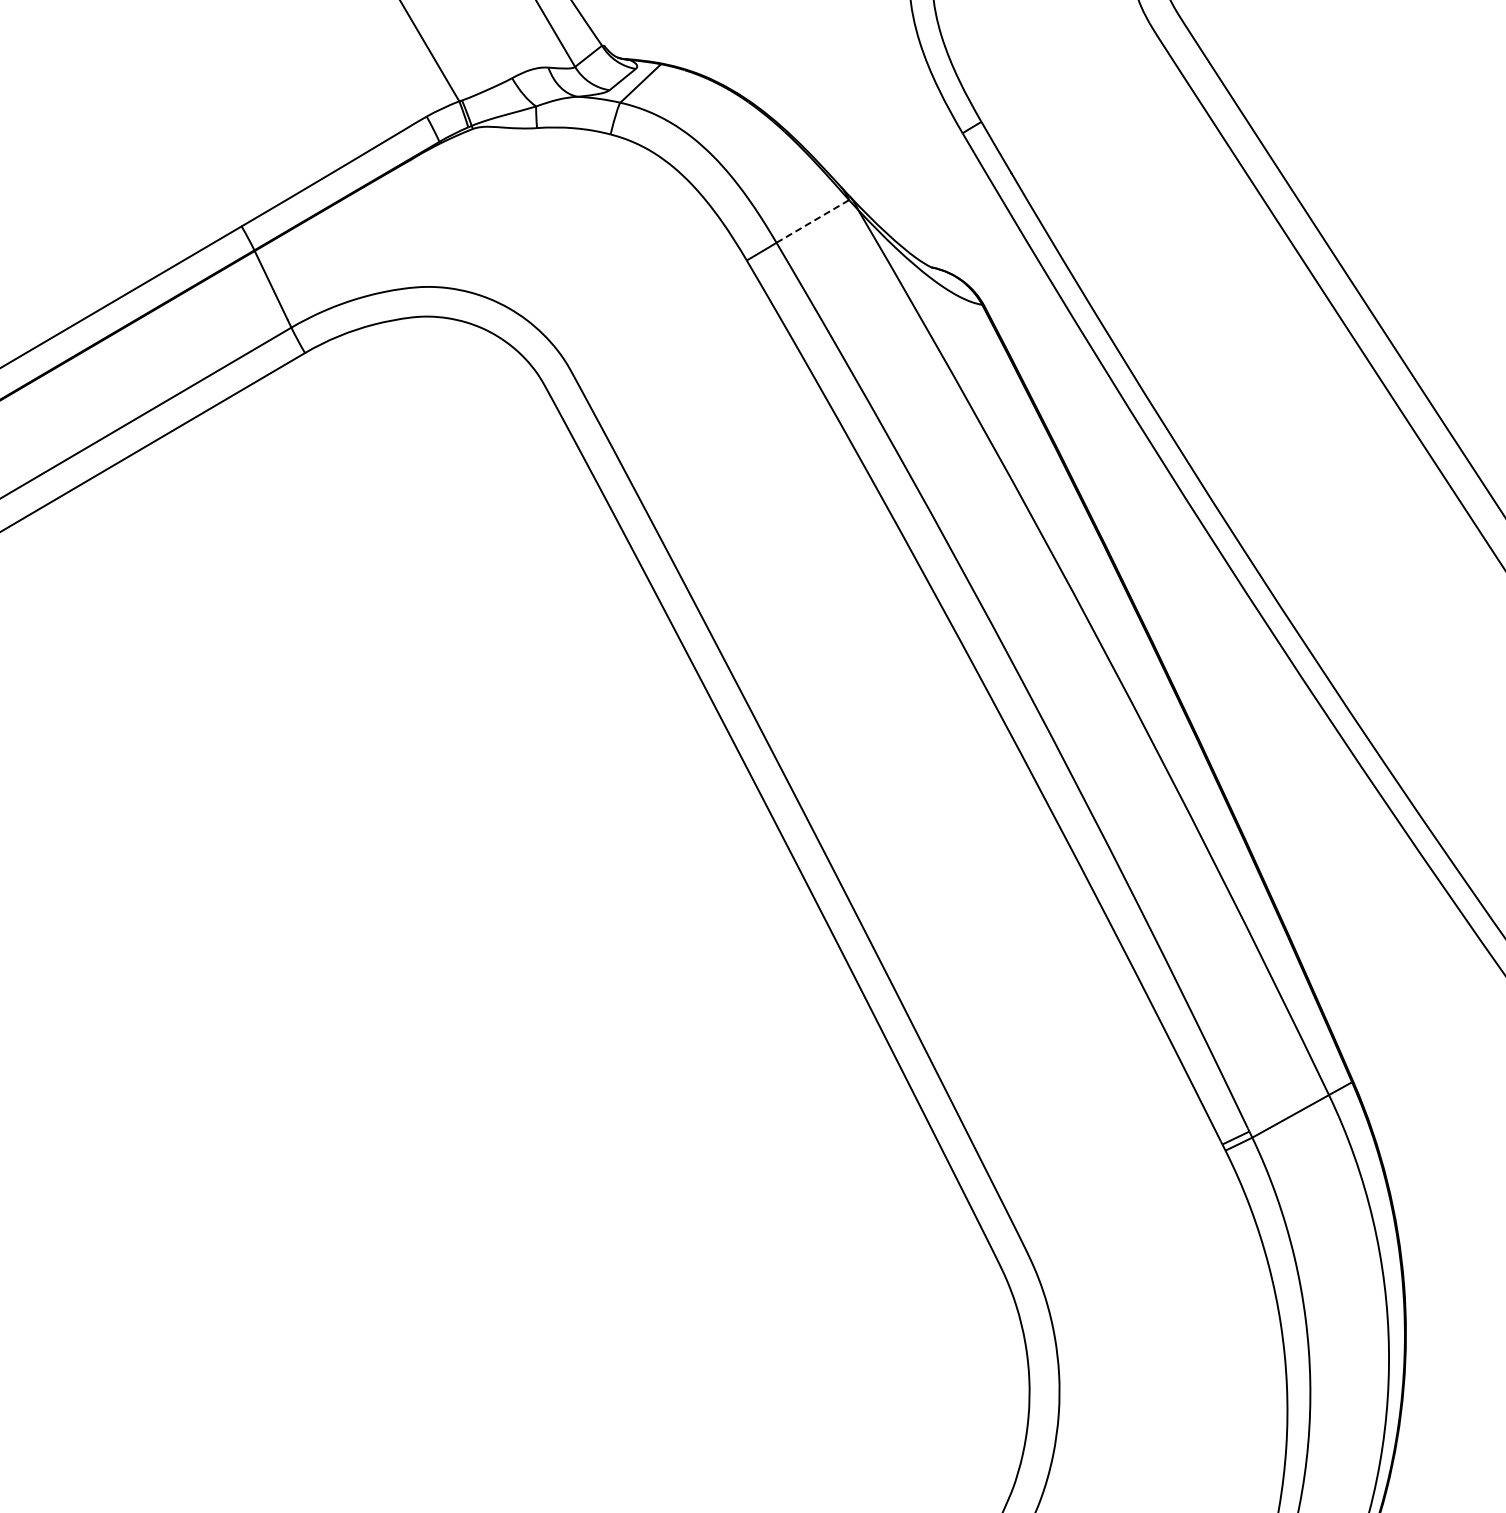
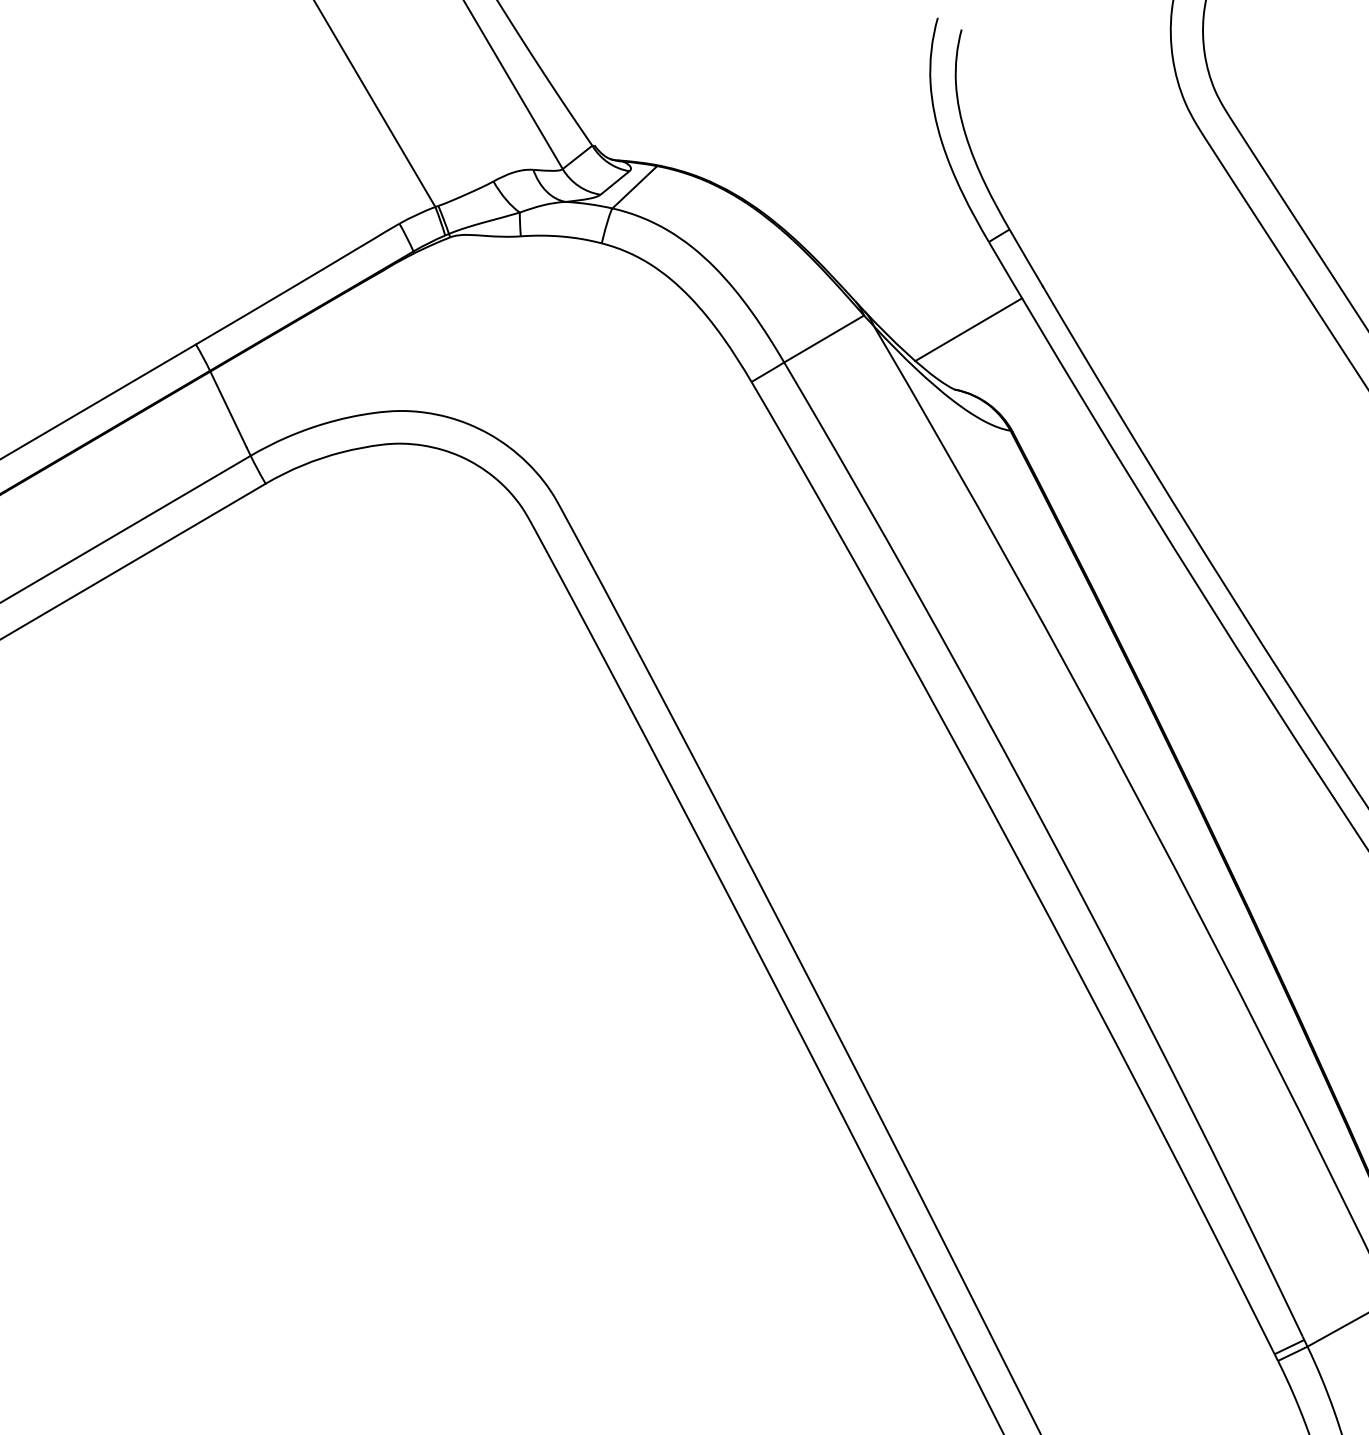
line: (943, 212) -> (967, 329), added
line: (813, 221) -> (824, 339), dashed -> solid

